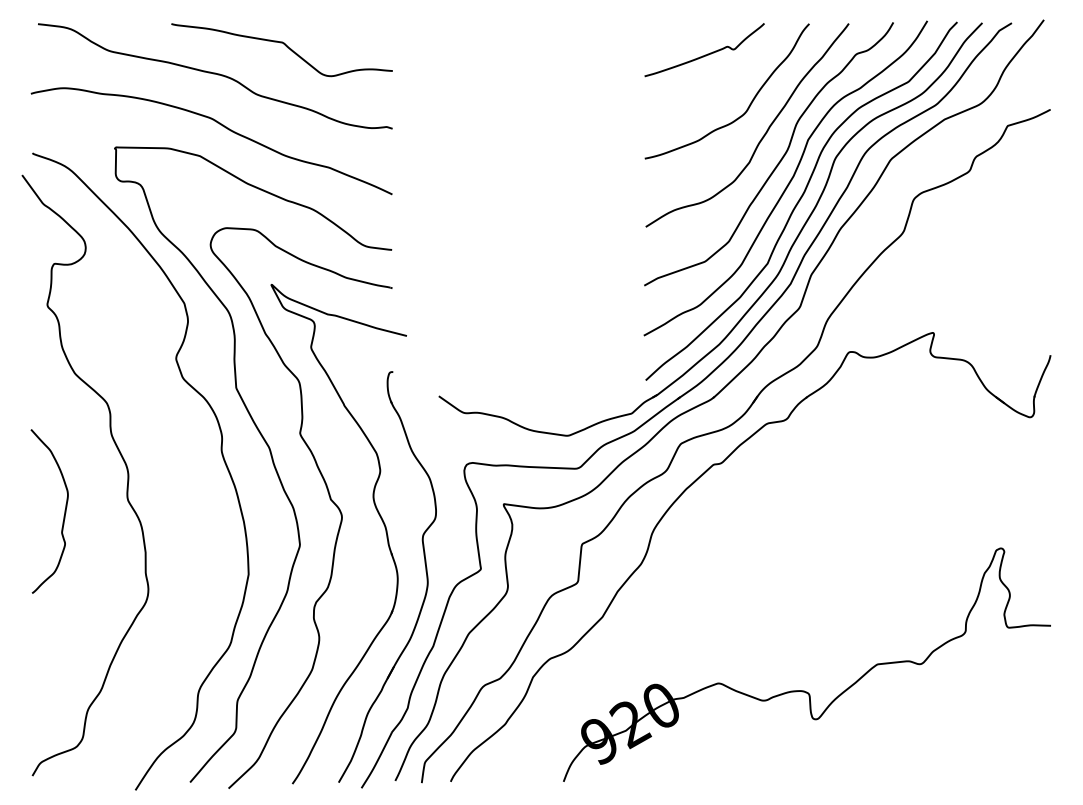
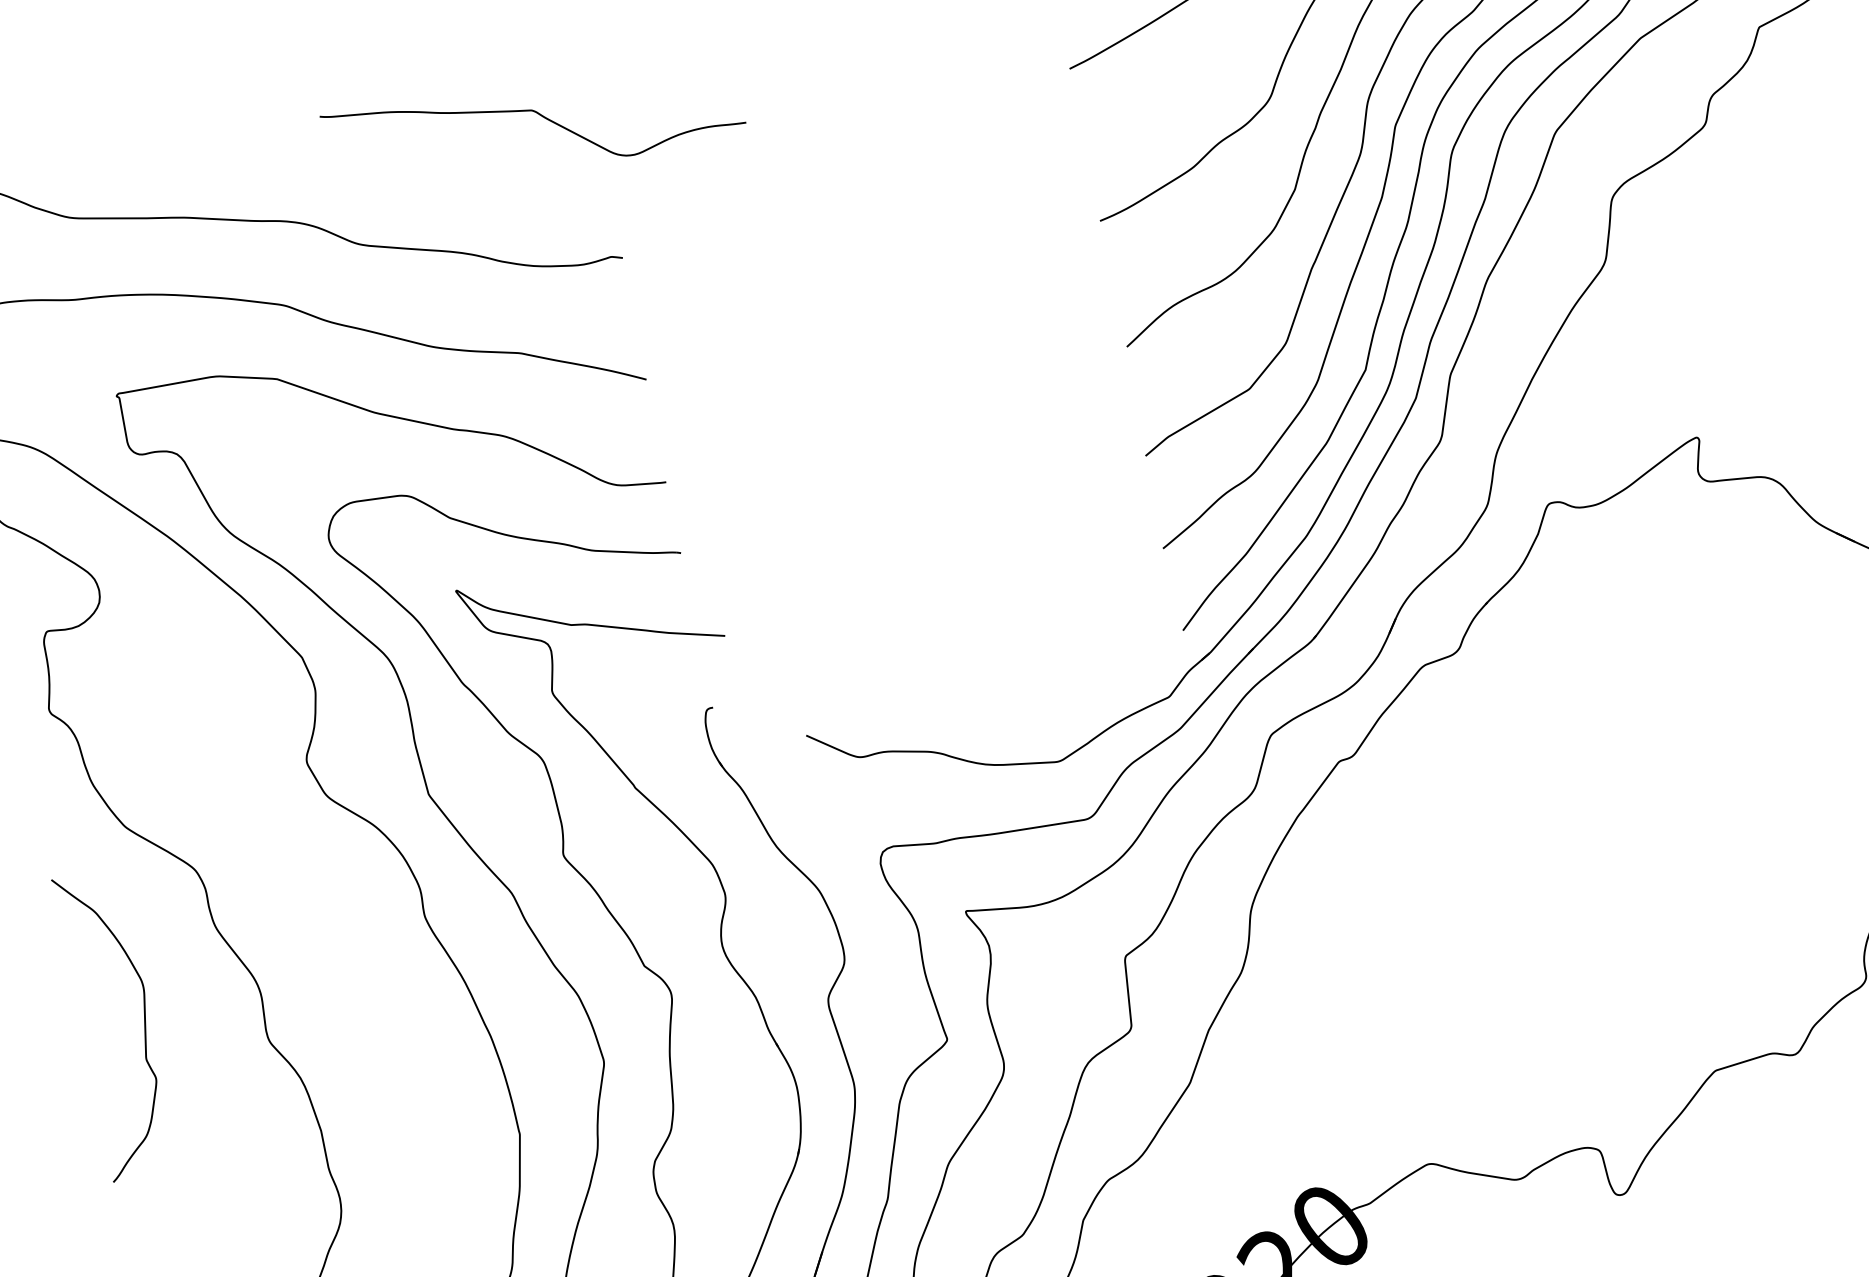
curve: (285, 46) -> (538, 116), moved
curve: (63, 515) -> (142, 1026), moved

